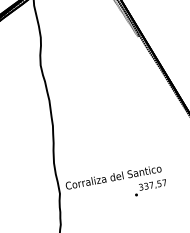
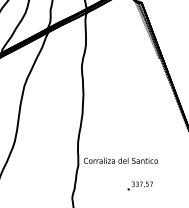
text: (149, 187) -> (139, 185), moved

